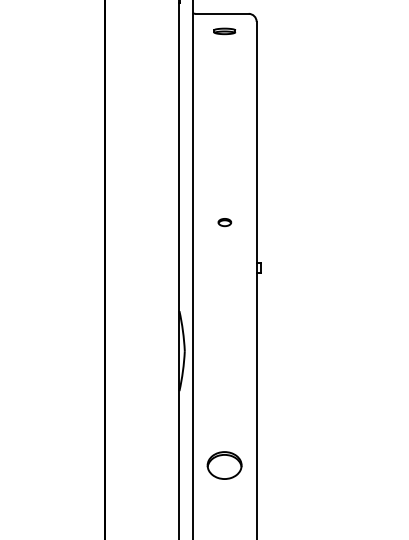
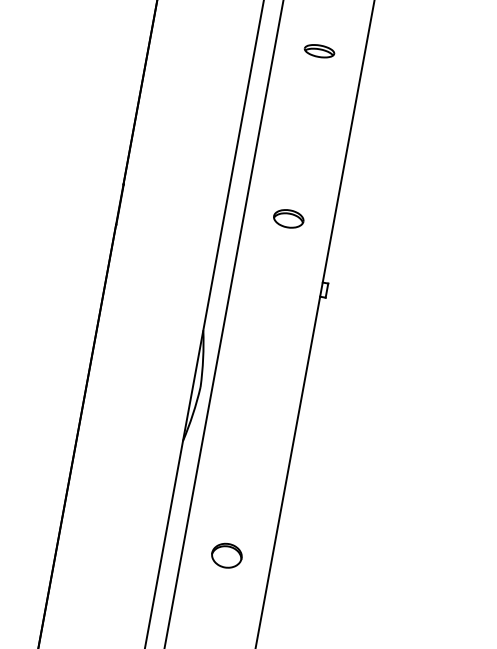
part: (224, 101) -> (319, 50), added
part: (224, 222) -> (288, 218), size x1.67
part: (224, 465) -> (226, 555), size x0.62

